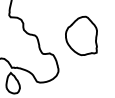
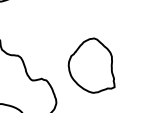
part: (81, 35) -> (90, 65), moved

